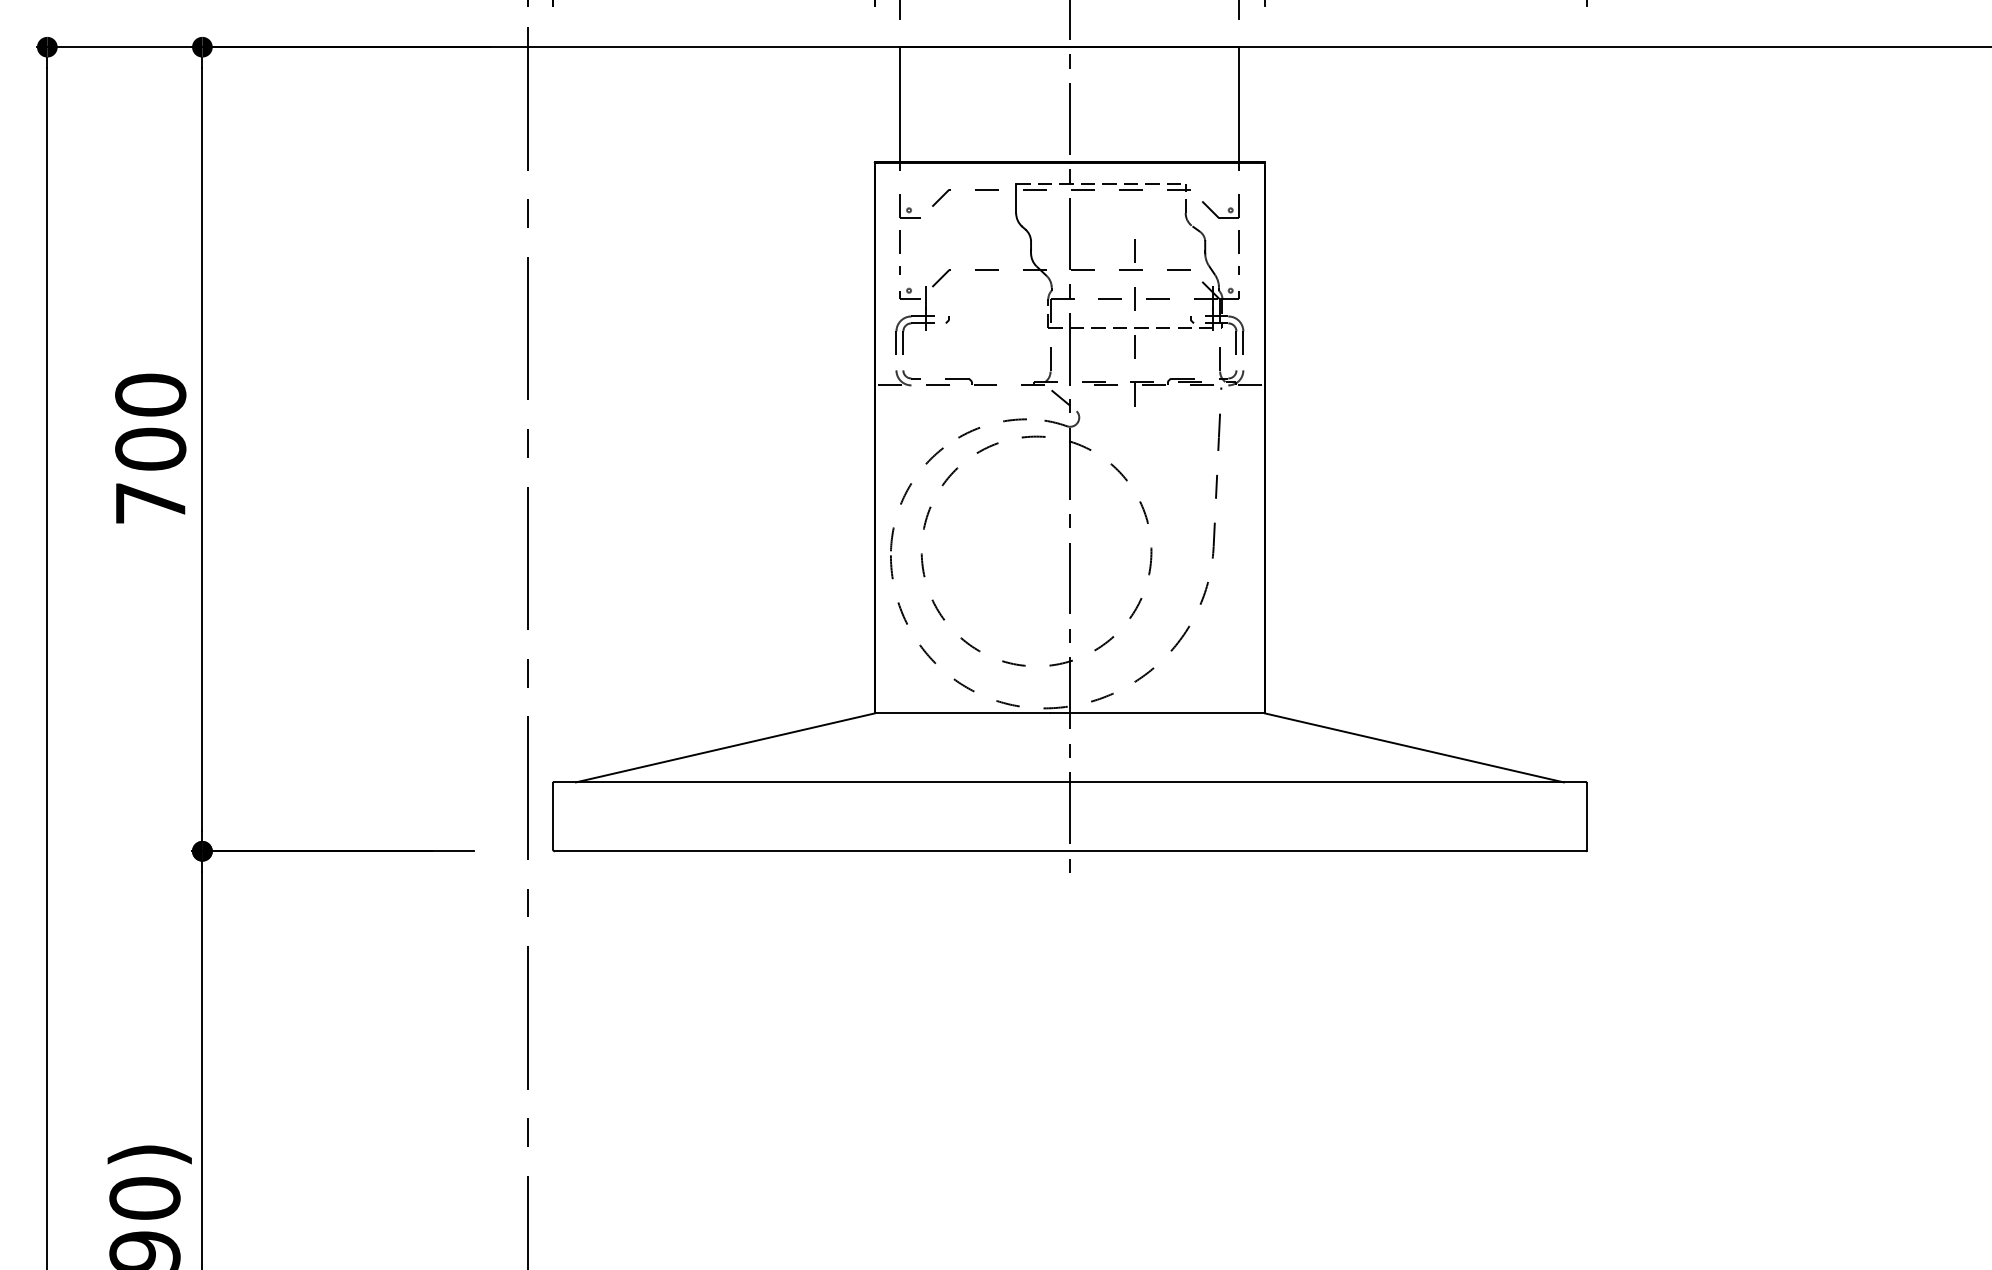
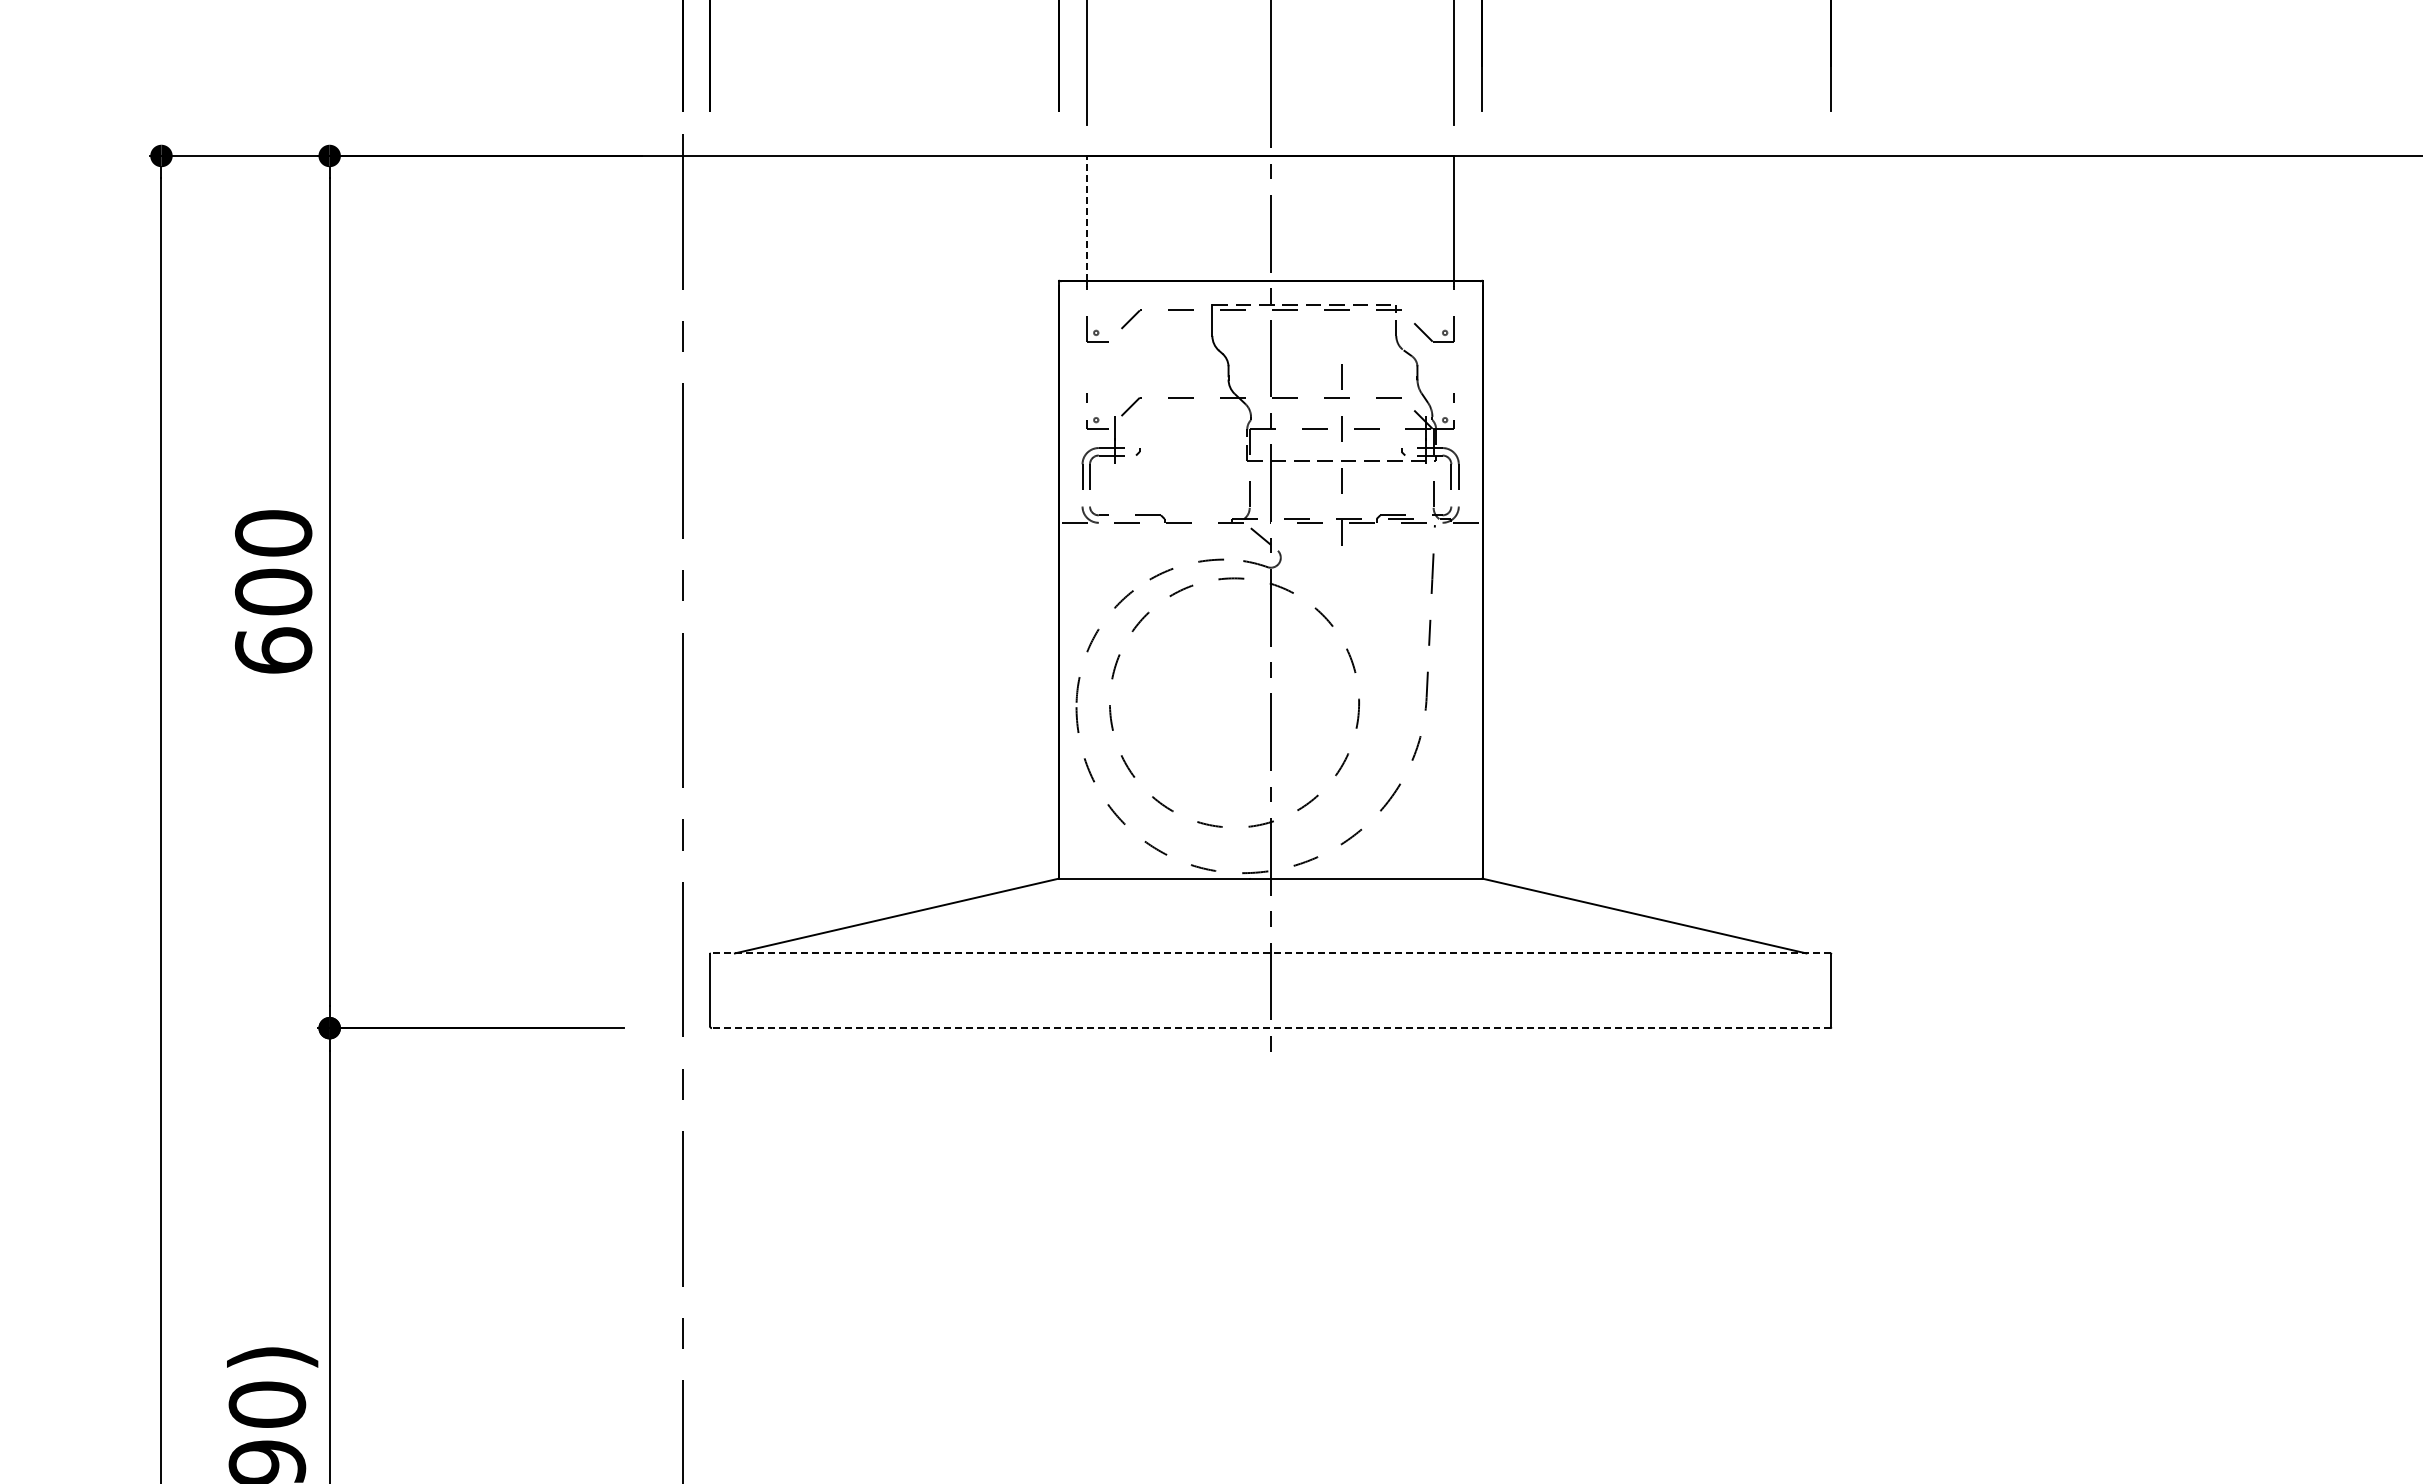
line: (900, 103) -> (1086, 217), solid -> dashed
line: (900, 240) -> (1086, 365), removed
line: (1239, 240) -> (1454, 365), removed
text: (150, 503) -> (273, 650), 700 -> 600
line: (1069, 782) -> (1270, 953), solid -> dashed
line: (1069, 851) -> (1270, 1028), solid -> dashed

